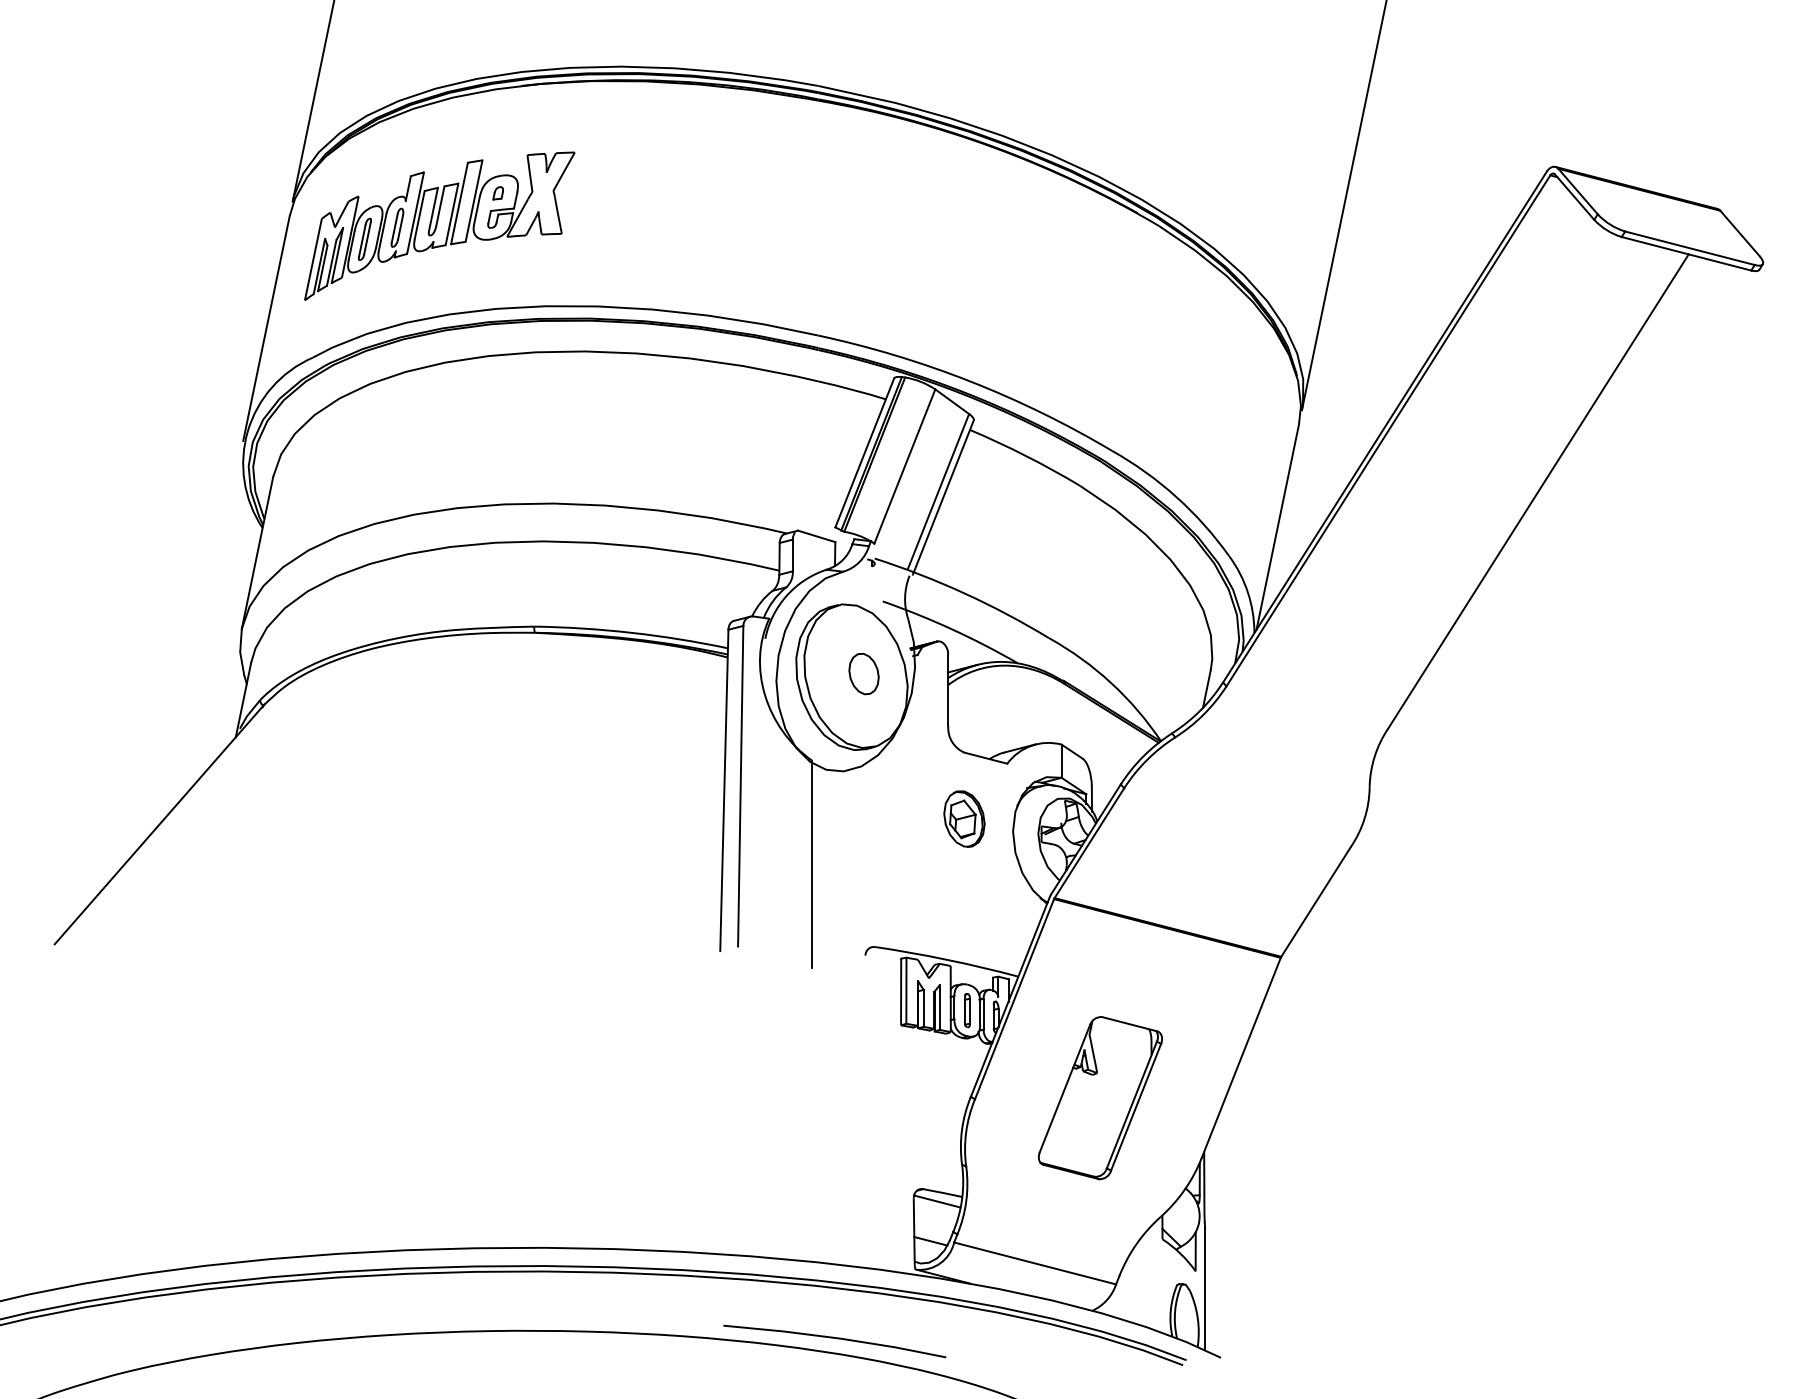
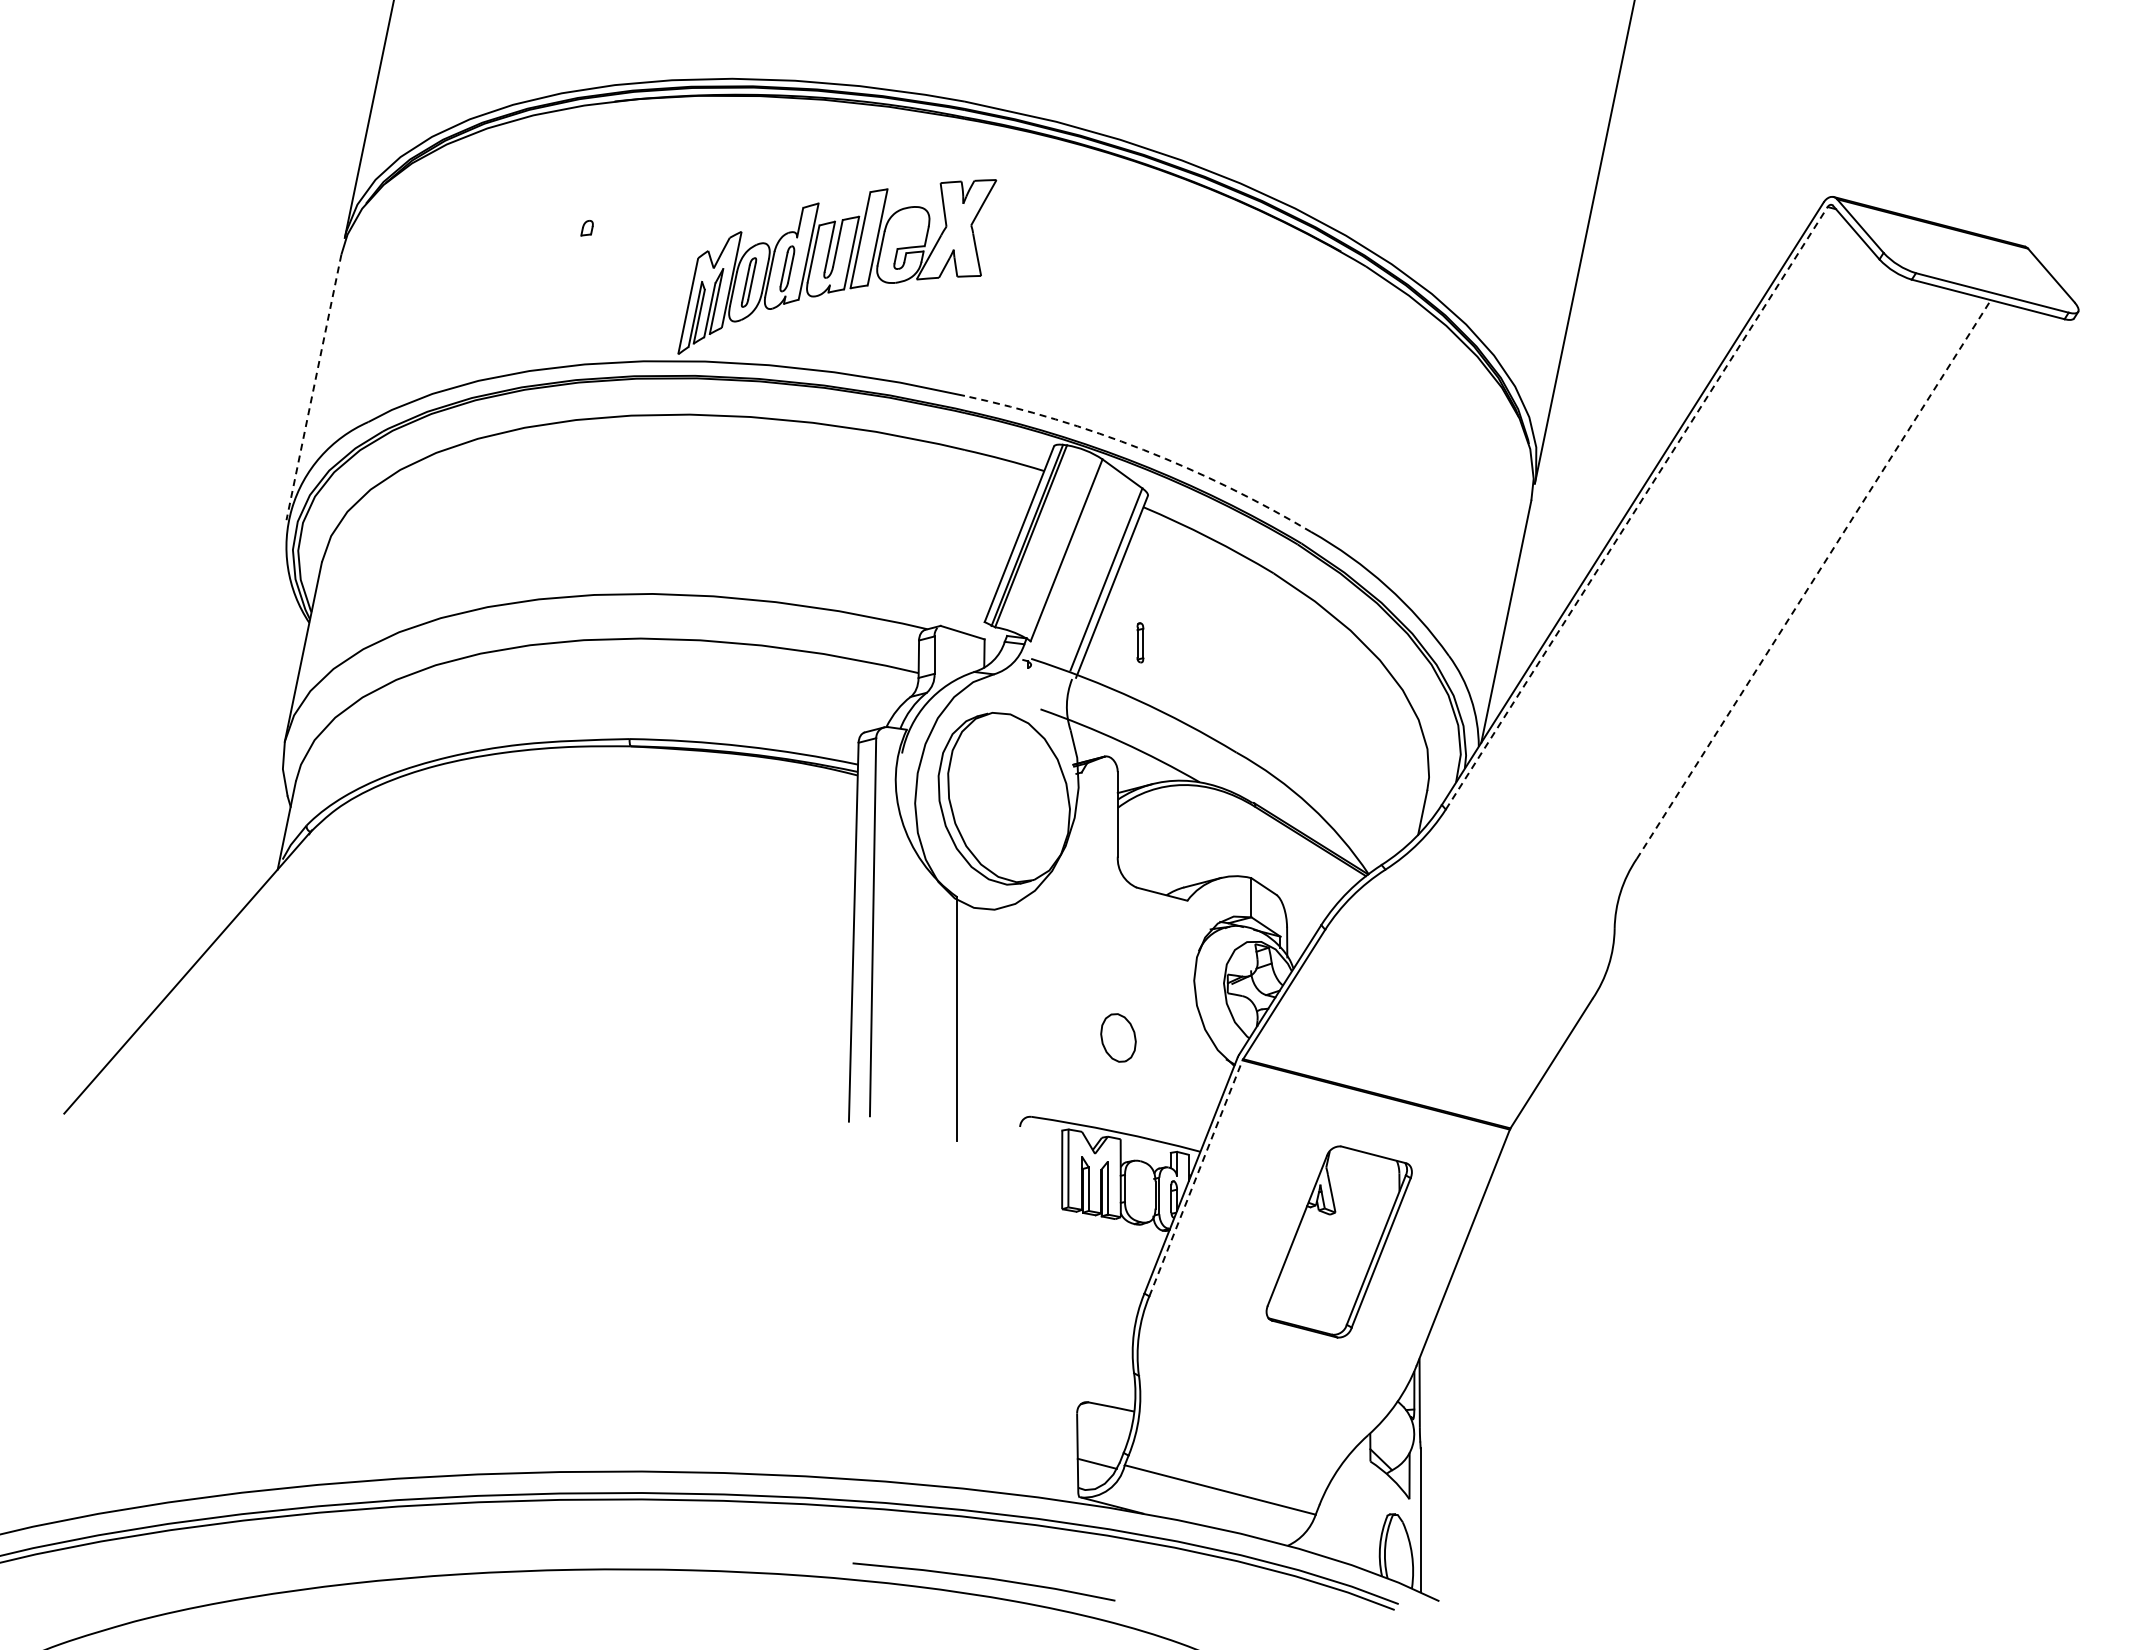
part: (440, 225) -> (837, 266), moved
line: (266, 328) -> (313, 387), solid -> dashed
arc: (970, 381) -> (1143, 449), solid -> dashed
line: (1388, 431) -> (1636, 508), solid -> dashed
line: (1538, 491) -> (1813, 579), solid -> dashed
part: (864, 673) -> (1118, 1037), moved
part: (964, 818) -> (1136, 965), removed
line: (1014, 999) -> (1195, 1178), solid -> dashed
part: (967, 1010) -> (1140, 642), moved
part: (1099, 1097) -> (1338, 1241), moved
line: (936, 1201) -> (1104, 1416), removed

